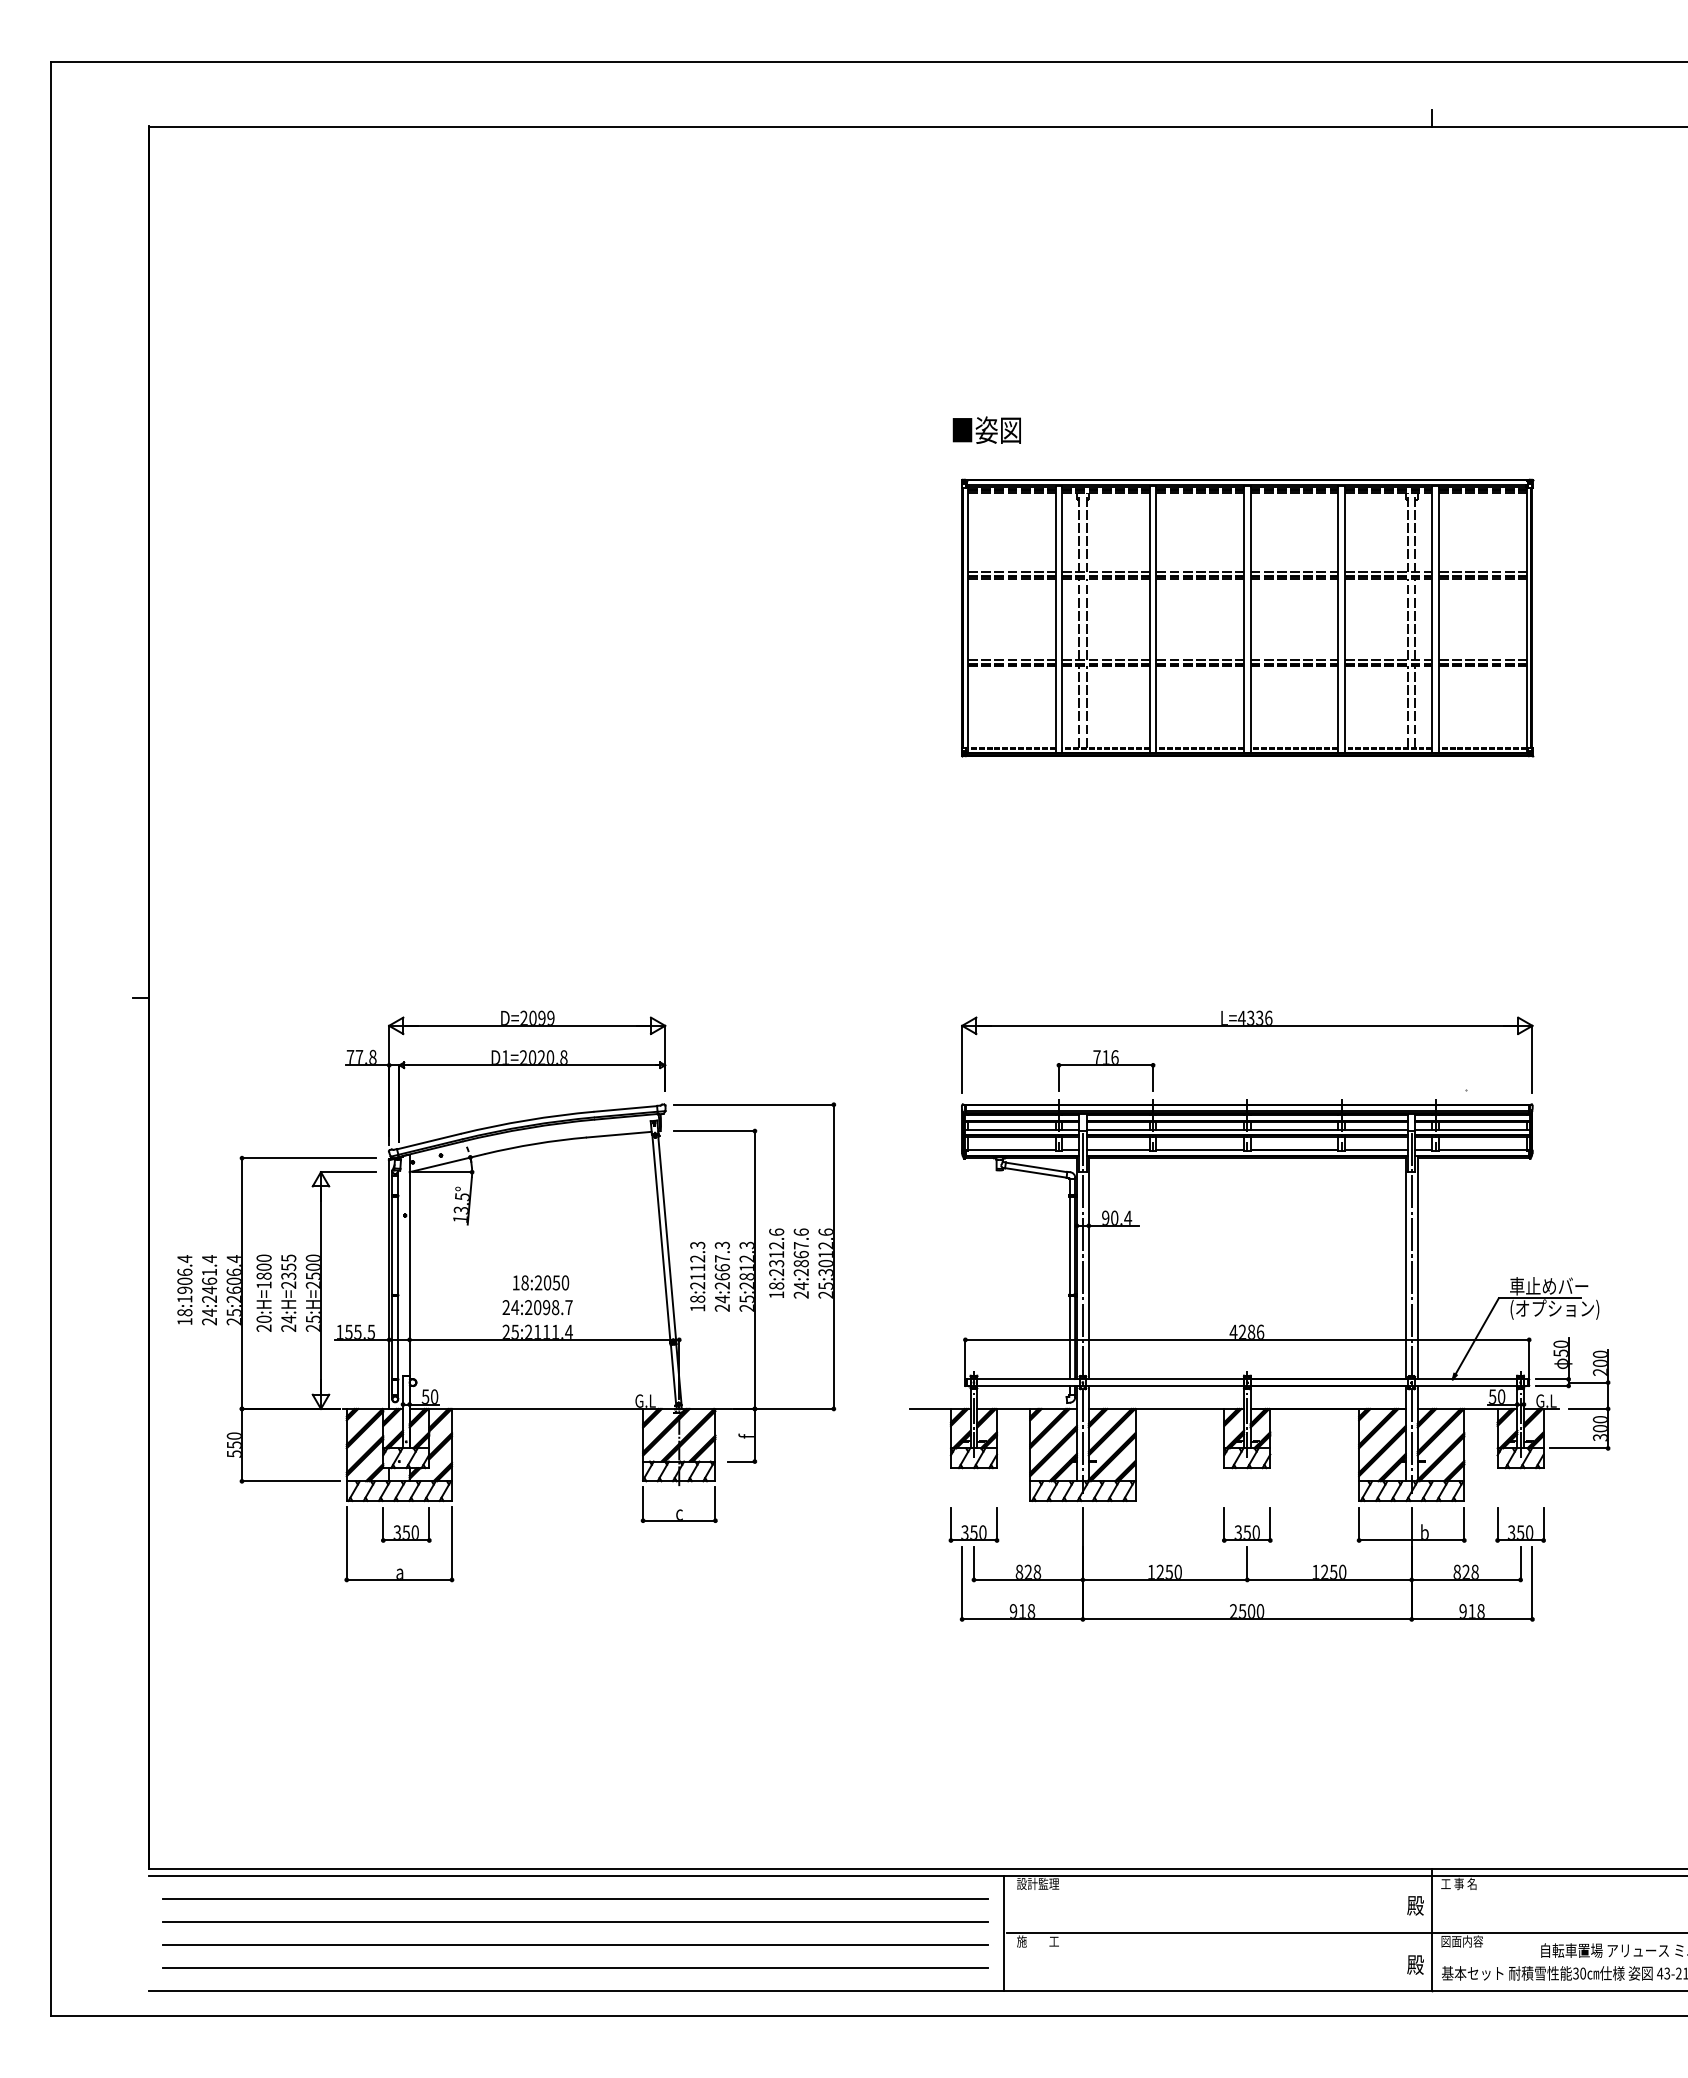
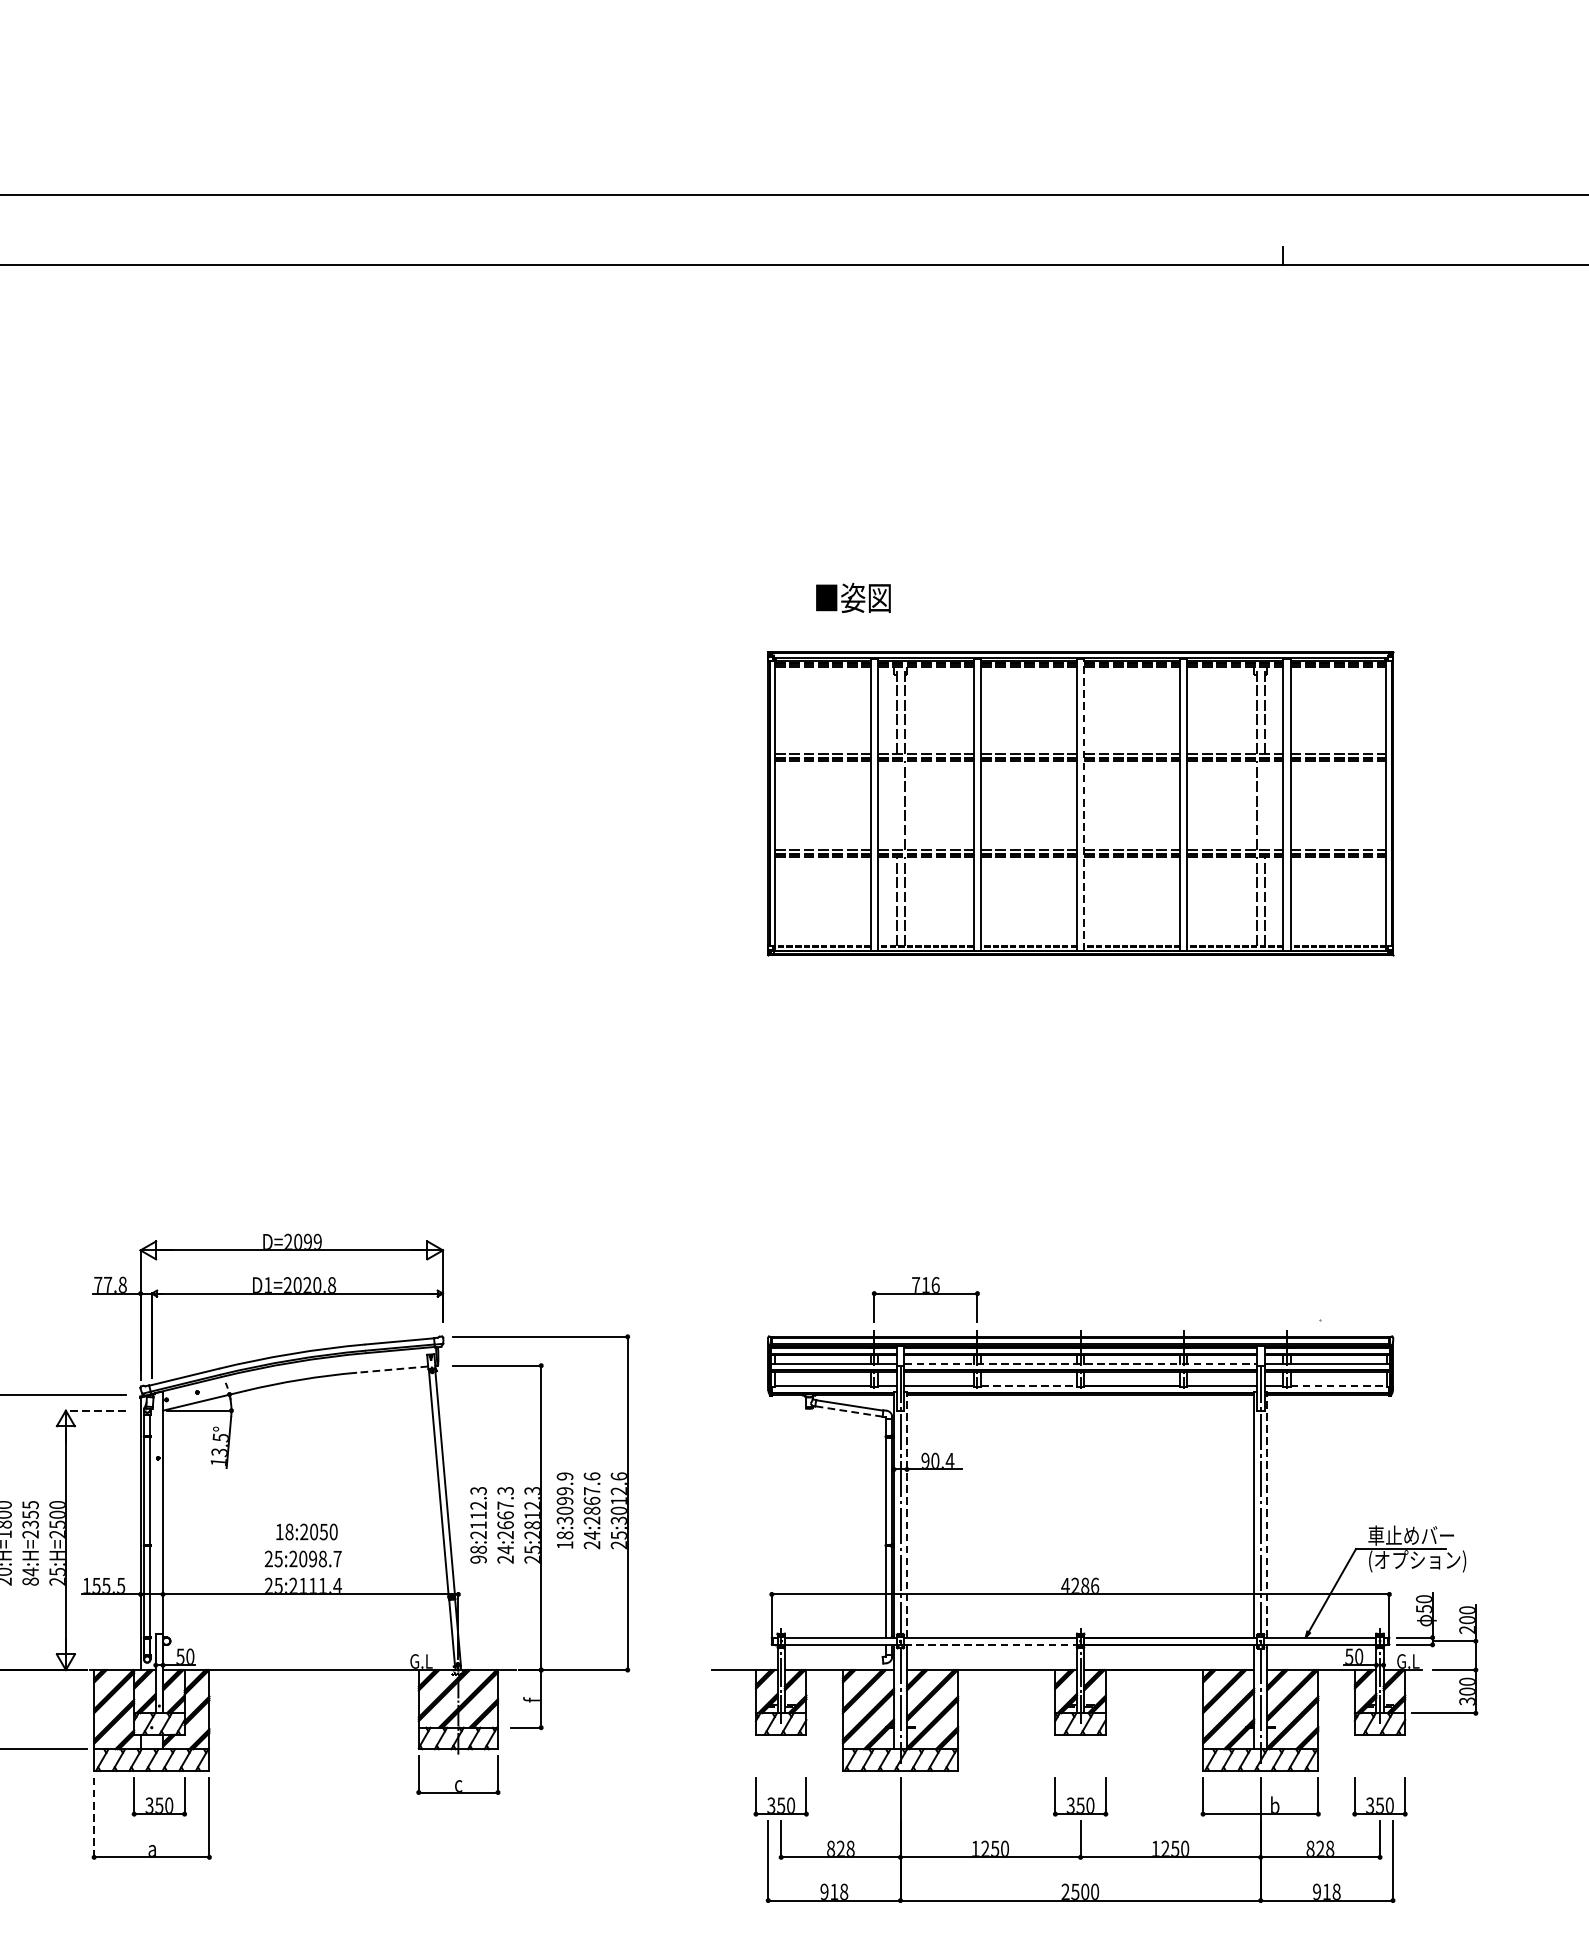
text: (986, 429) -> (852, 597), moved
line: (1079, 619) -> (896, 805), removed
line: (1250, 619) -> (1084, 805), solid -> dashed
line: (1415, 619) -> (1264, 805), removed
part: (1247, 1026) -> (1080, 1251), removed
line: (1247, 1129) -> (1080, 1363), solid -> dashed
line: (619, 1134) -> (392, 1369), solid -> dashed
line: (1200, 1149) -> (1029, 1385), solid -> dashed
line: (1482, 1149) -> (1338, 1385), solid -> dashed
line: (347, 1172) -> (94, 1411), solid -> dashed
line: (1035, 1172) -> (848, 1411), solid -> dashed
text: (776, 1252) -> (564, 1498), 18:2312.6 -> 18:3099.9
line: (1088, 1267) -> (906, 1515), solid -> dashed
line: (1417, 1267) -> (1267, 1515), solid -> dashed
text: (515, 1307) -> (278, 1558), 24:2098.7 -> 25:2098.7
text: (697, 1307) -> (478, 1558), 18:2112.3 -> 98:2112.3
text: (288, 1327) -> (30, 1580), 24:H=2355 -> 84:H=2355
line: (1165, 1385) -> (991, 1644), solid -> dashed
line: (346, 1544) -> (93, 1818), solid -> dashed

